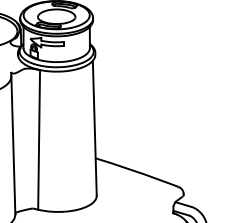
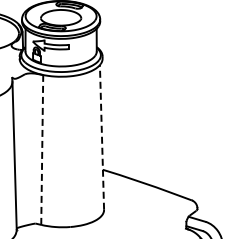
line: (94, 127) -> (101, 136), solid -> dashed
line: (39, 140) -> (42, 150), solid -> dashed

